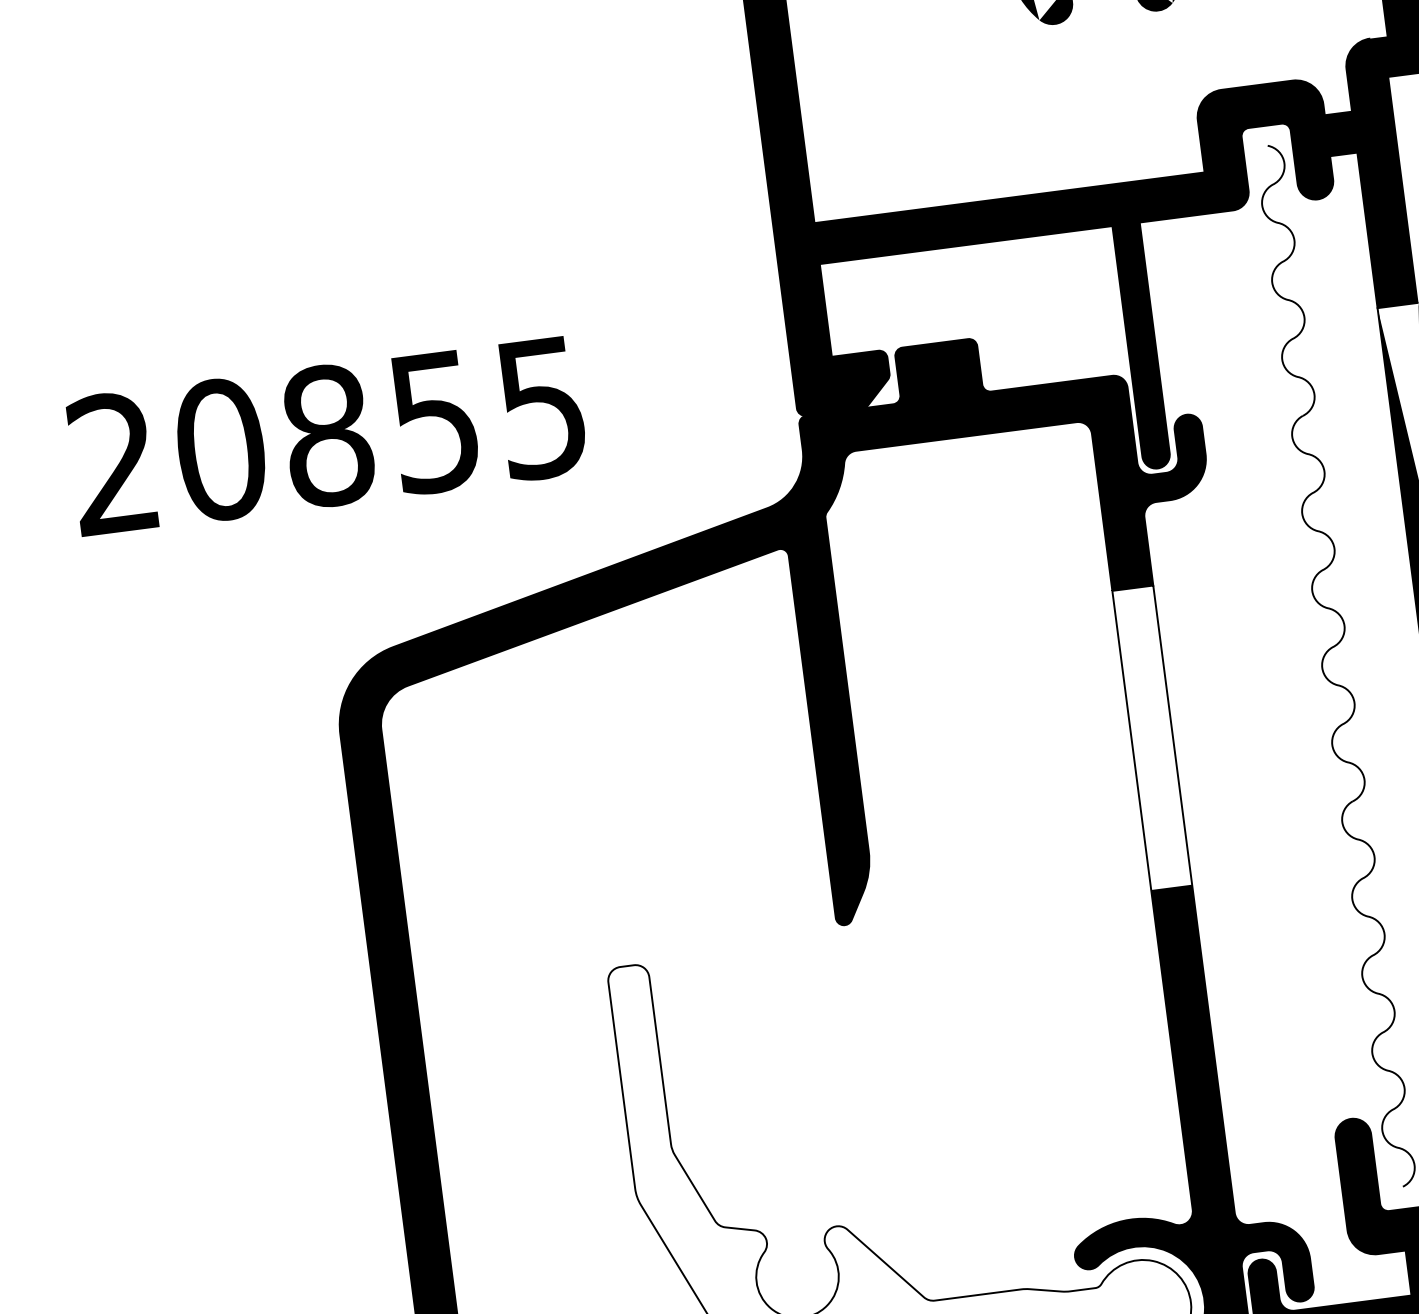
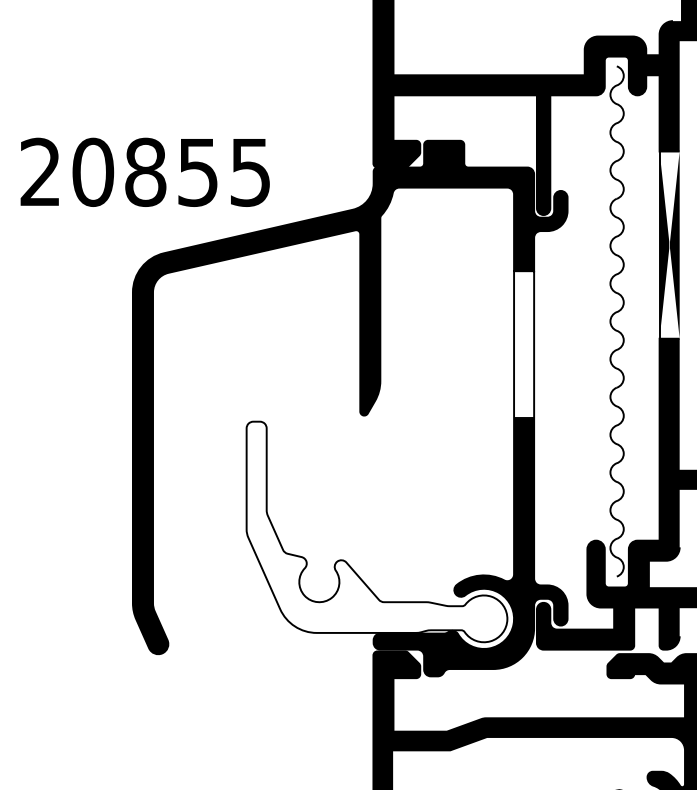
text: (325, 434) -> (144, 171), moved

